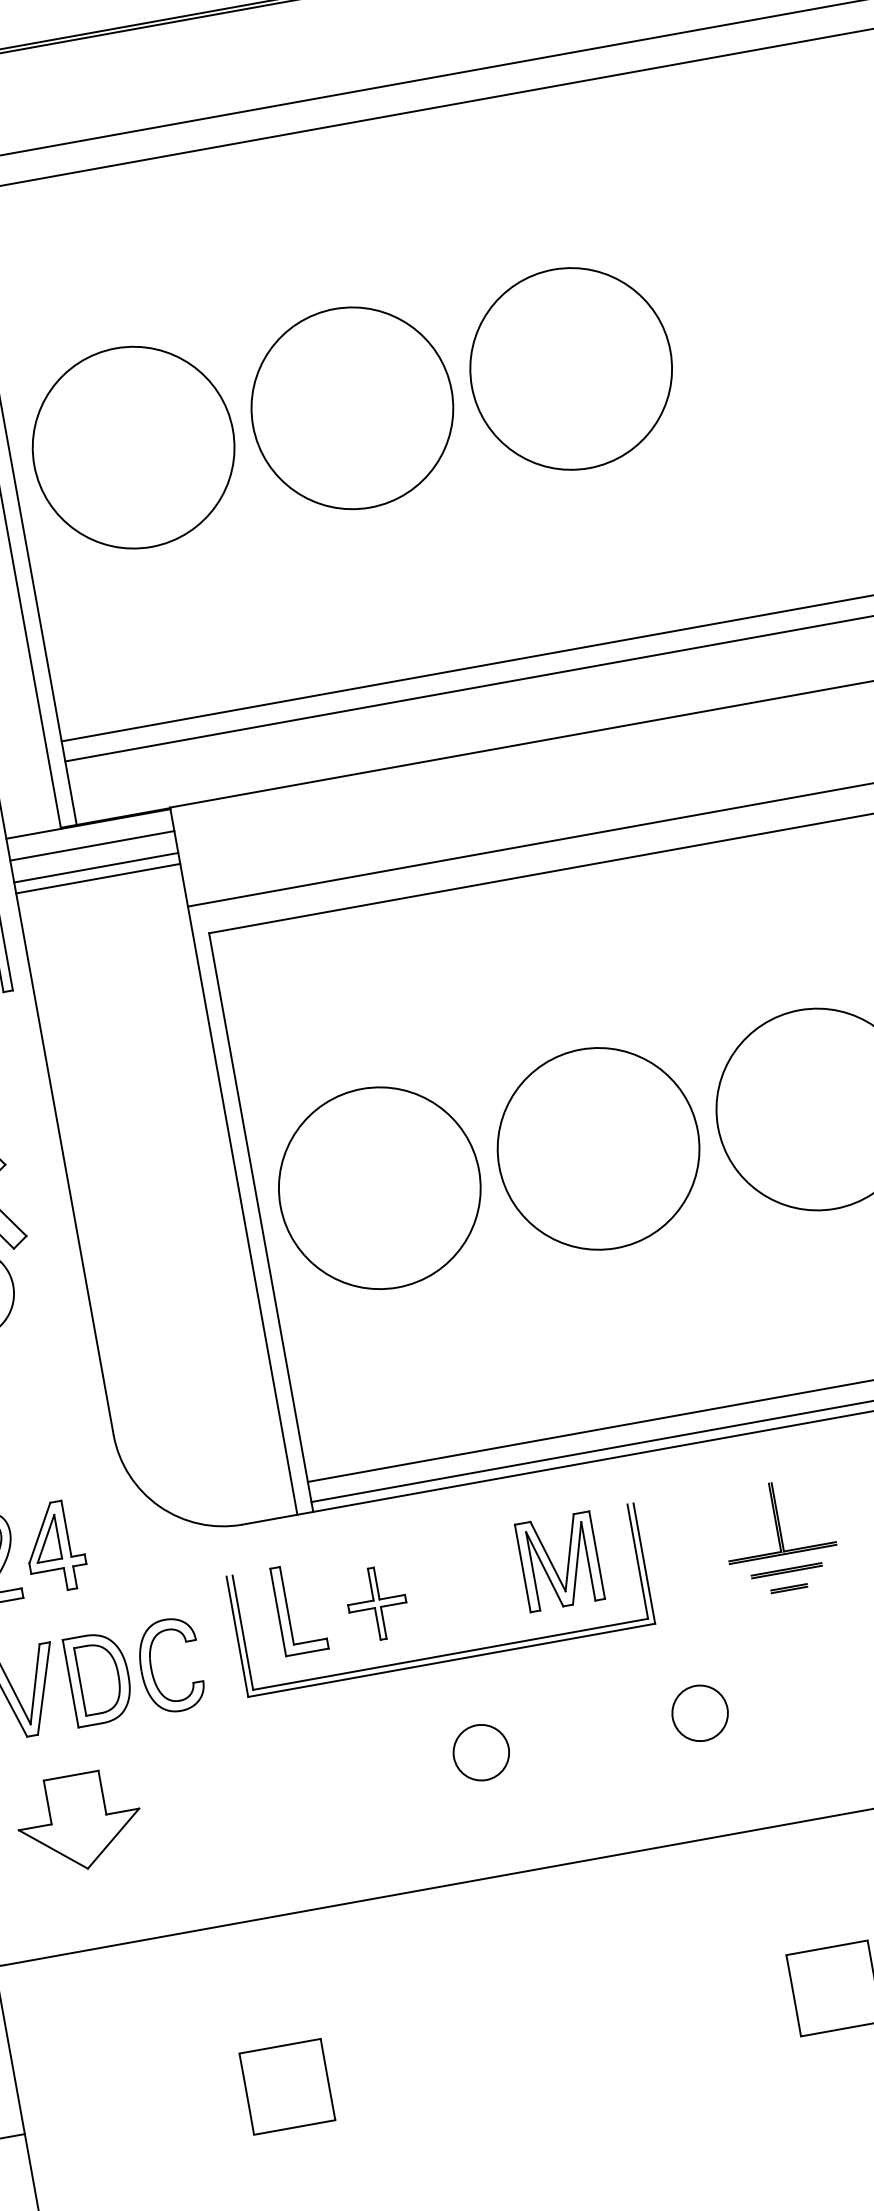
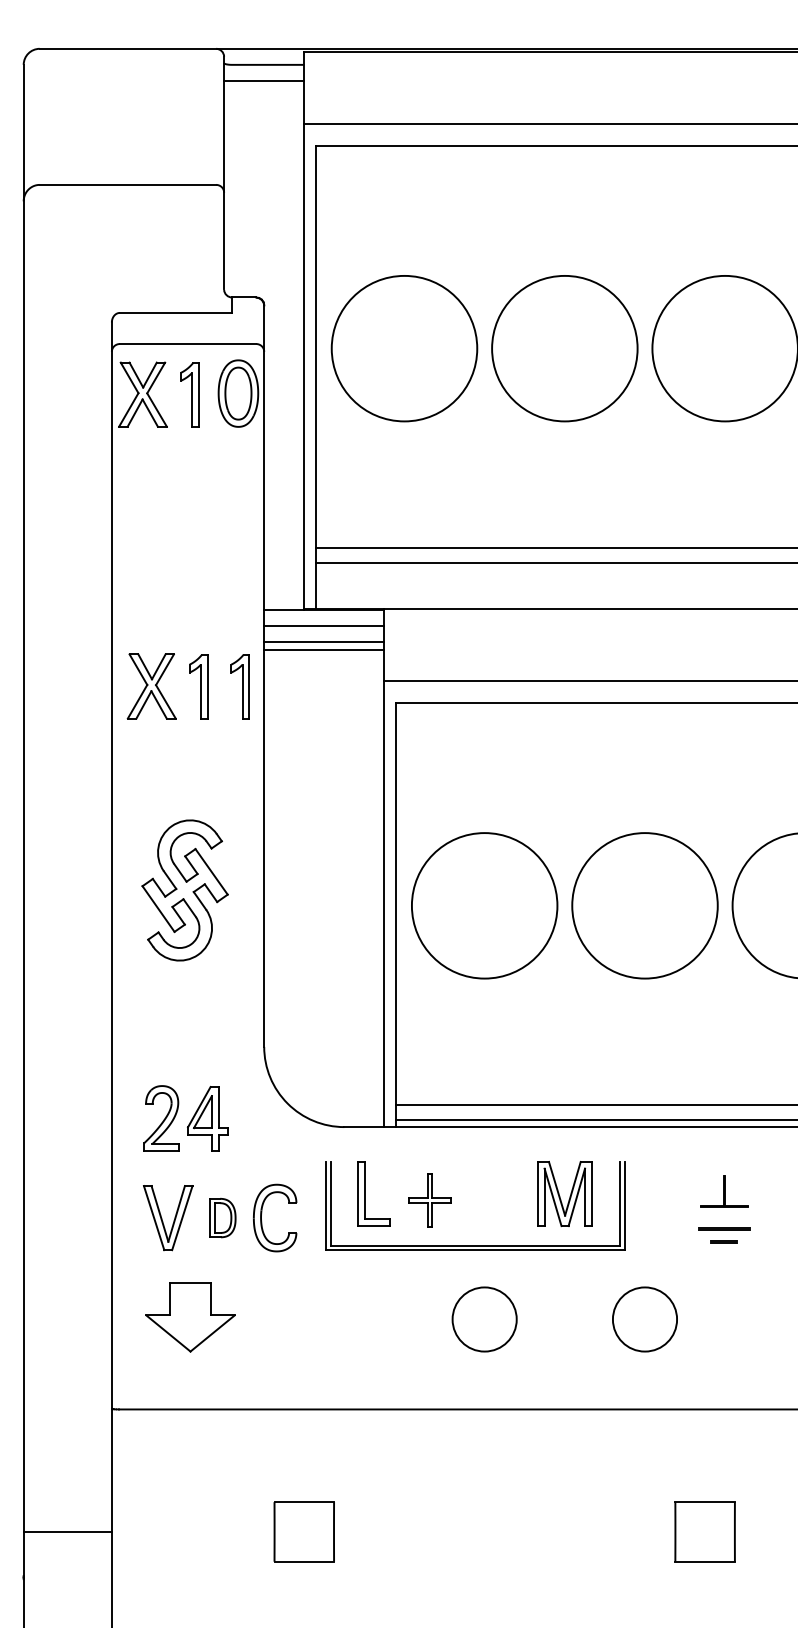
part: (775, 1518) -> (723, 1190), size x0.6
part: (98, 1677) -> (222, 1217), size x0.6
circle: (699, 1713) -> (644, 1319), size x1.6
circle: (481, 1752) -> (484, 1319), size x1.6

